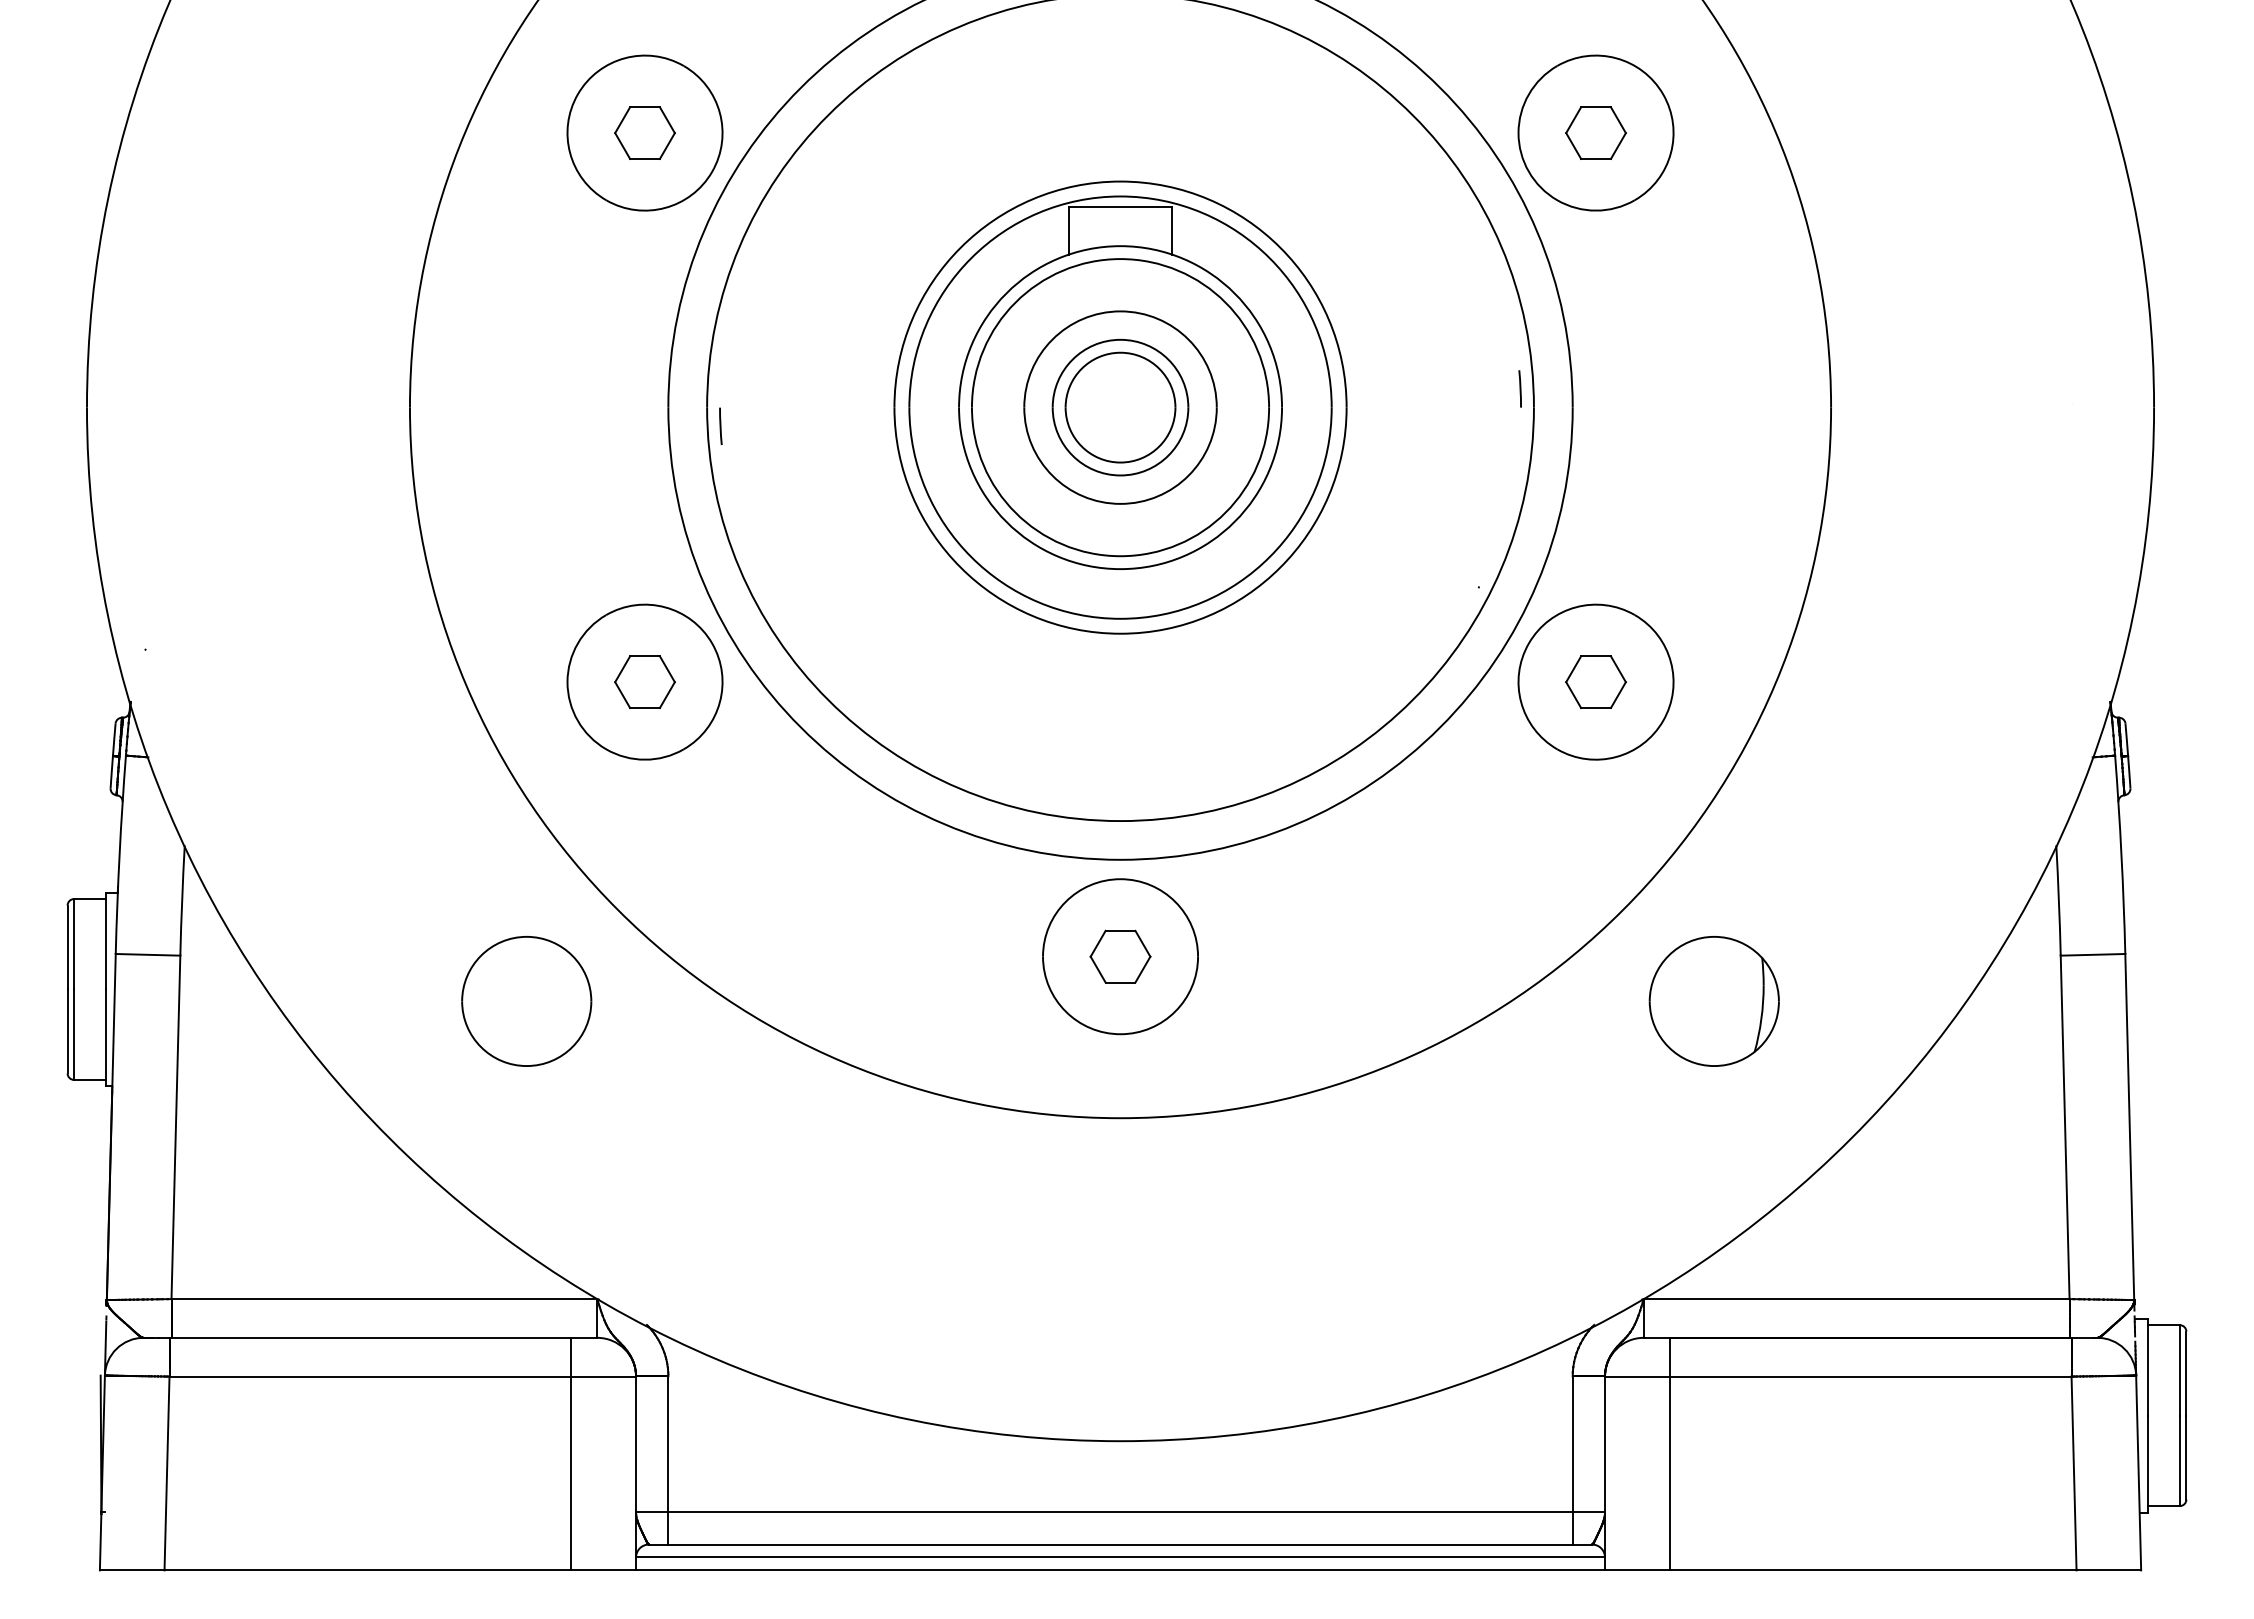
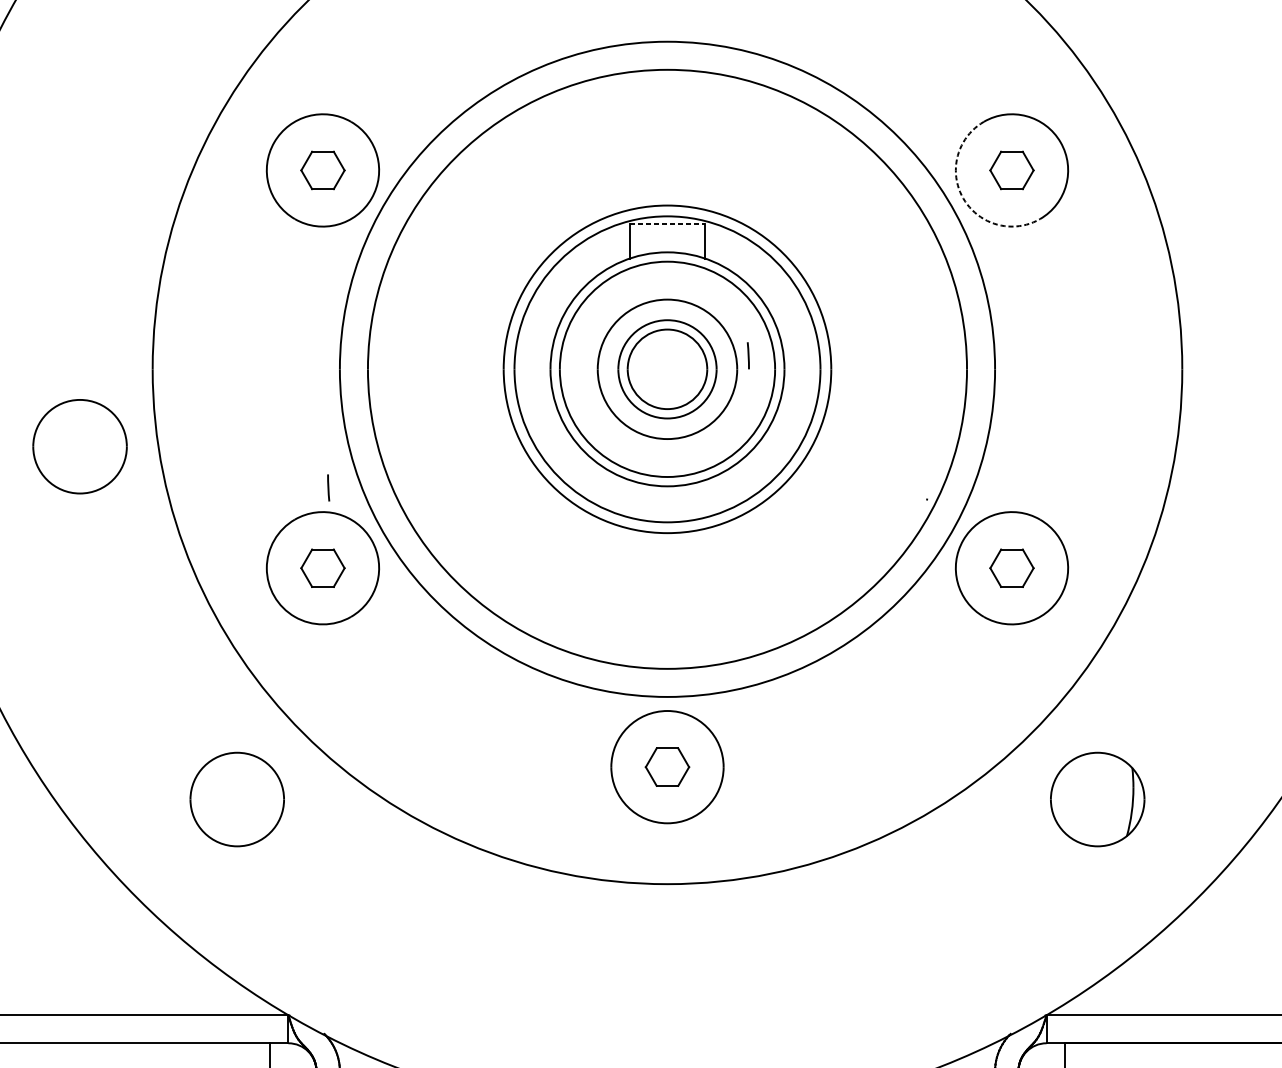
arc: (1528, 171) -> (963, 198), solid -> dashed
line: (1120, 207) -> (667, 224), solid -> dashed
line: (1519, 388) -> (747, 355), moved
line: (720, 425) -> (328, 487), moved
part: (309, 514) -> (79, 446), added

